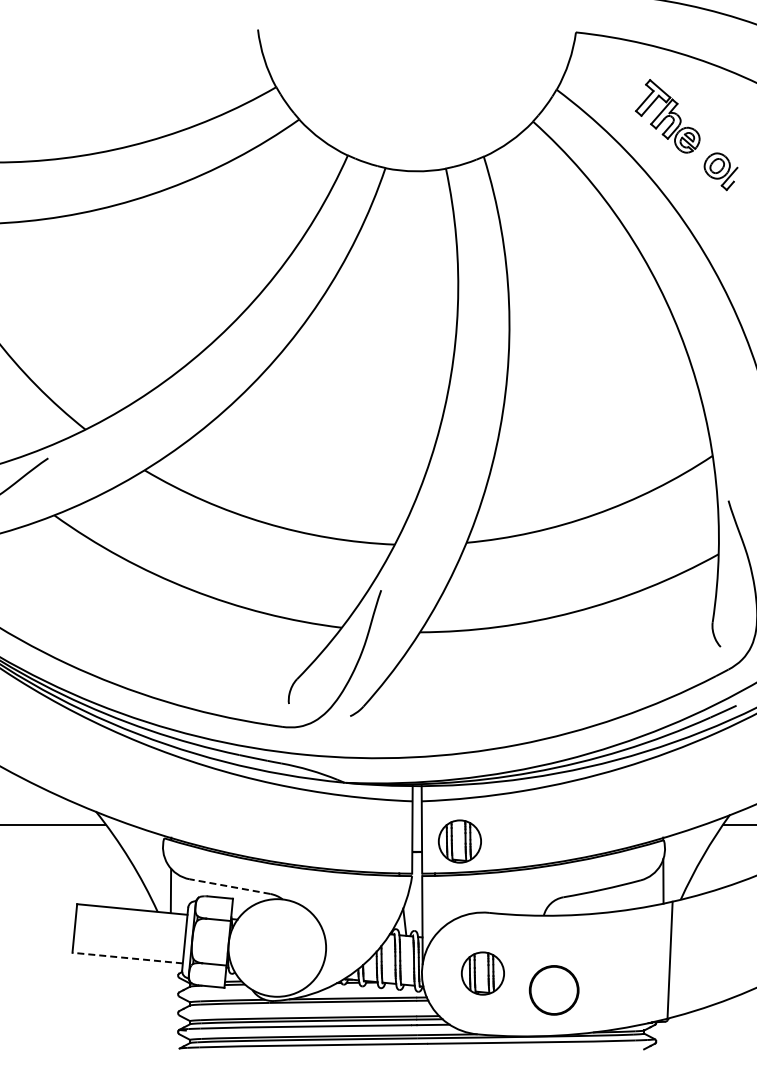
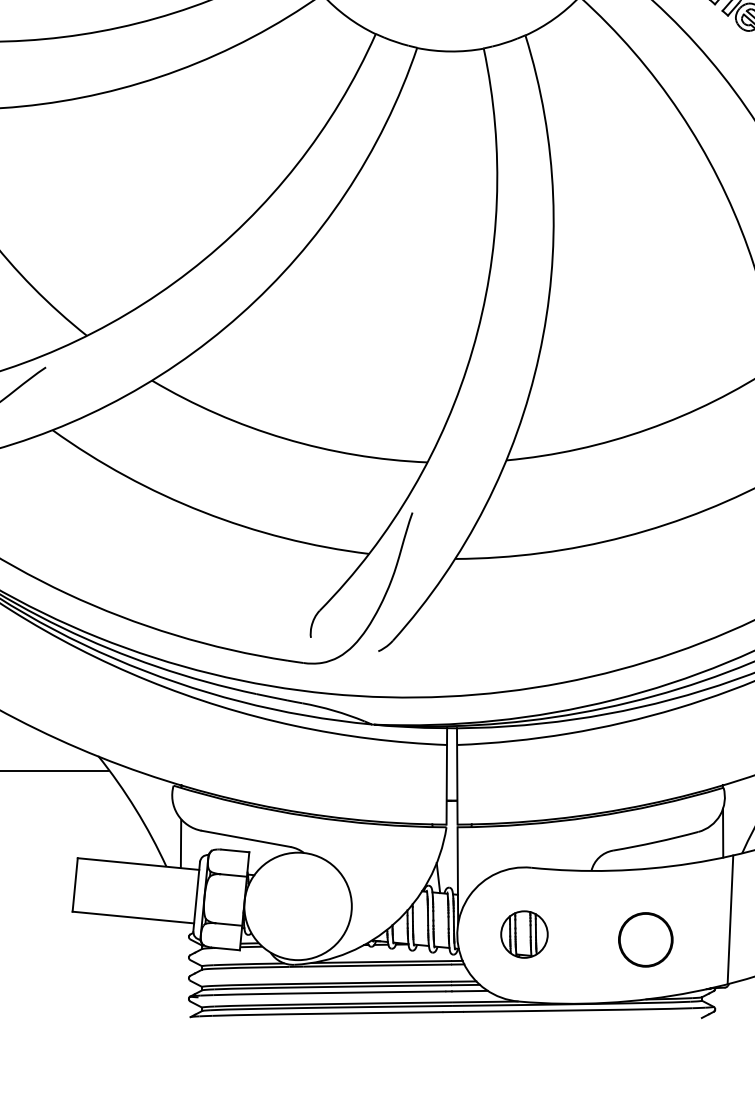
part: (459, 841) -> (498, 789), removed
line: (229, 886) -> (245, 838), dashed -> solid
line: (127, 958) -> (133, 917), dashed -> solid
part: (553, 990) -> (645, 940), moved

